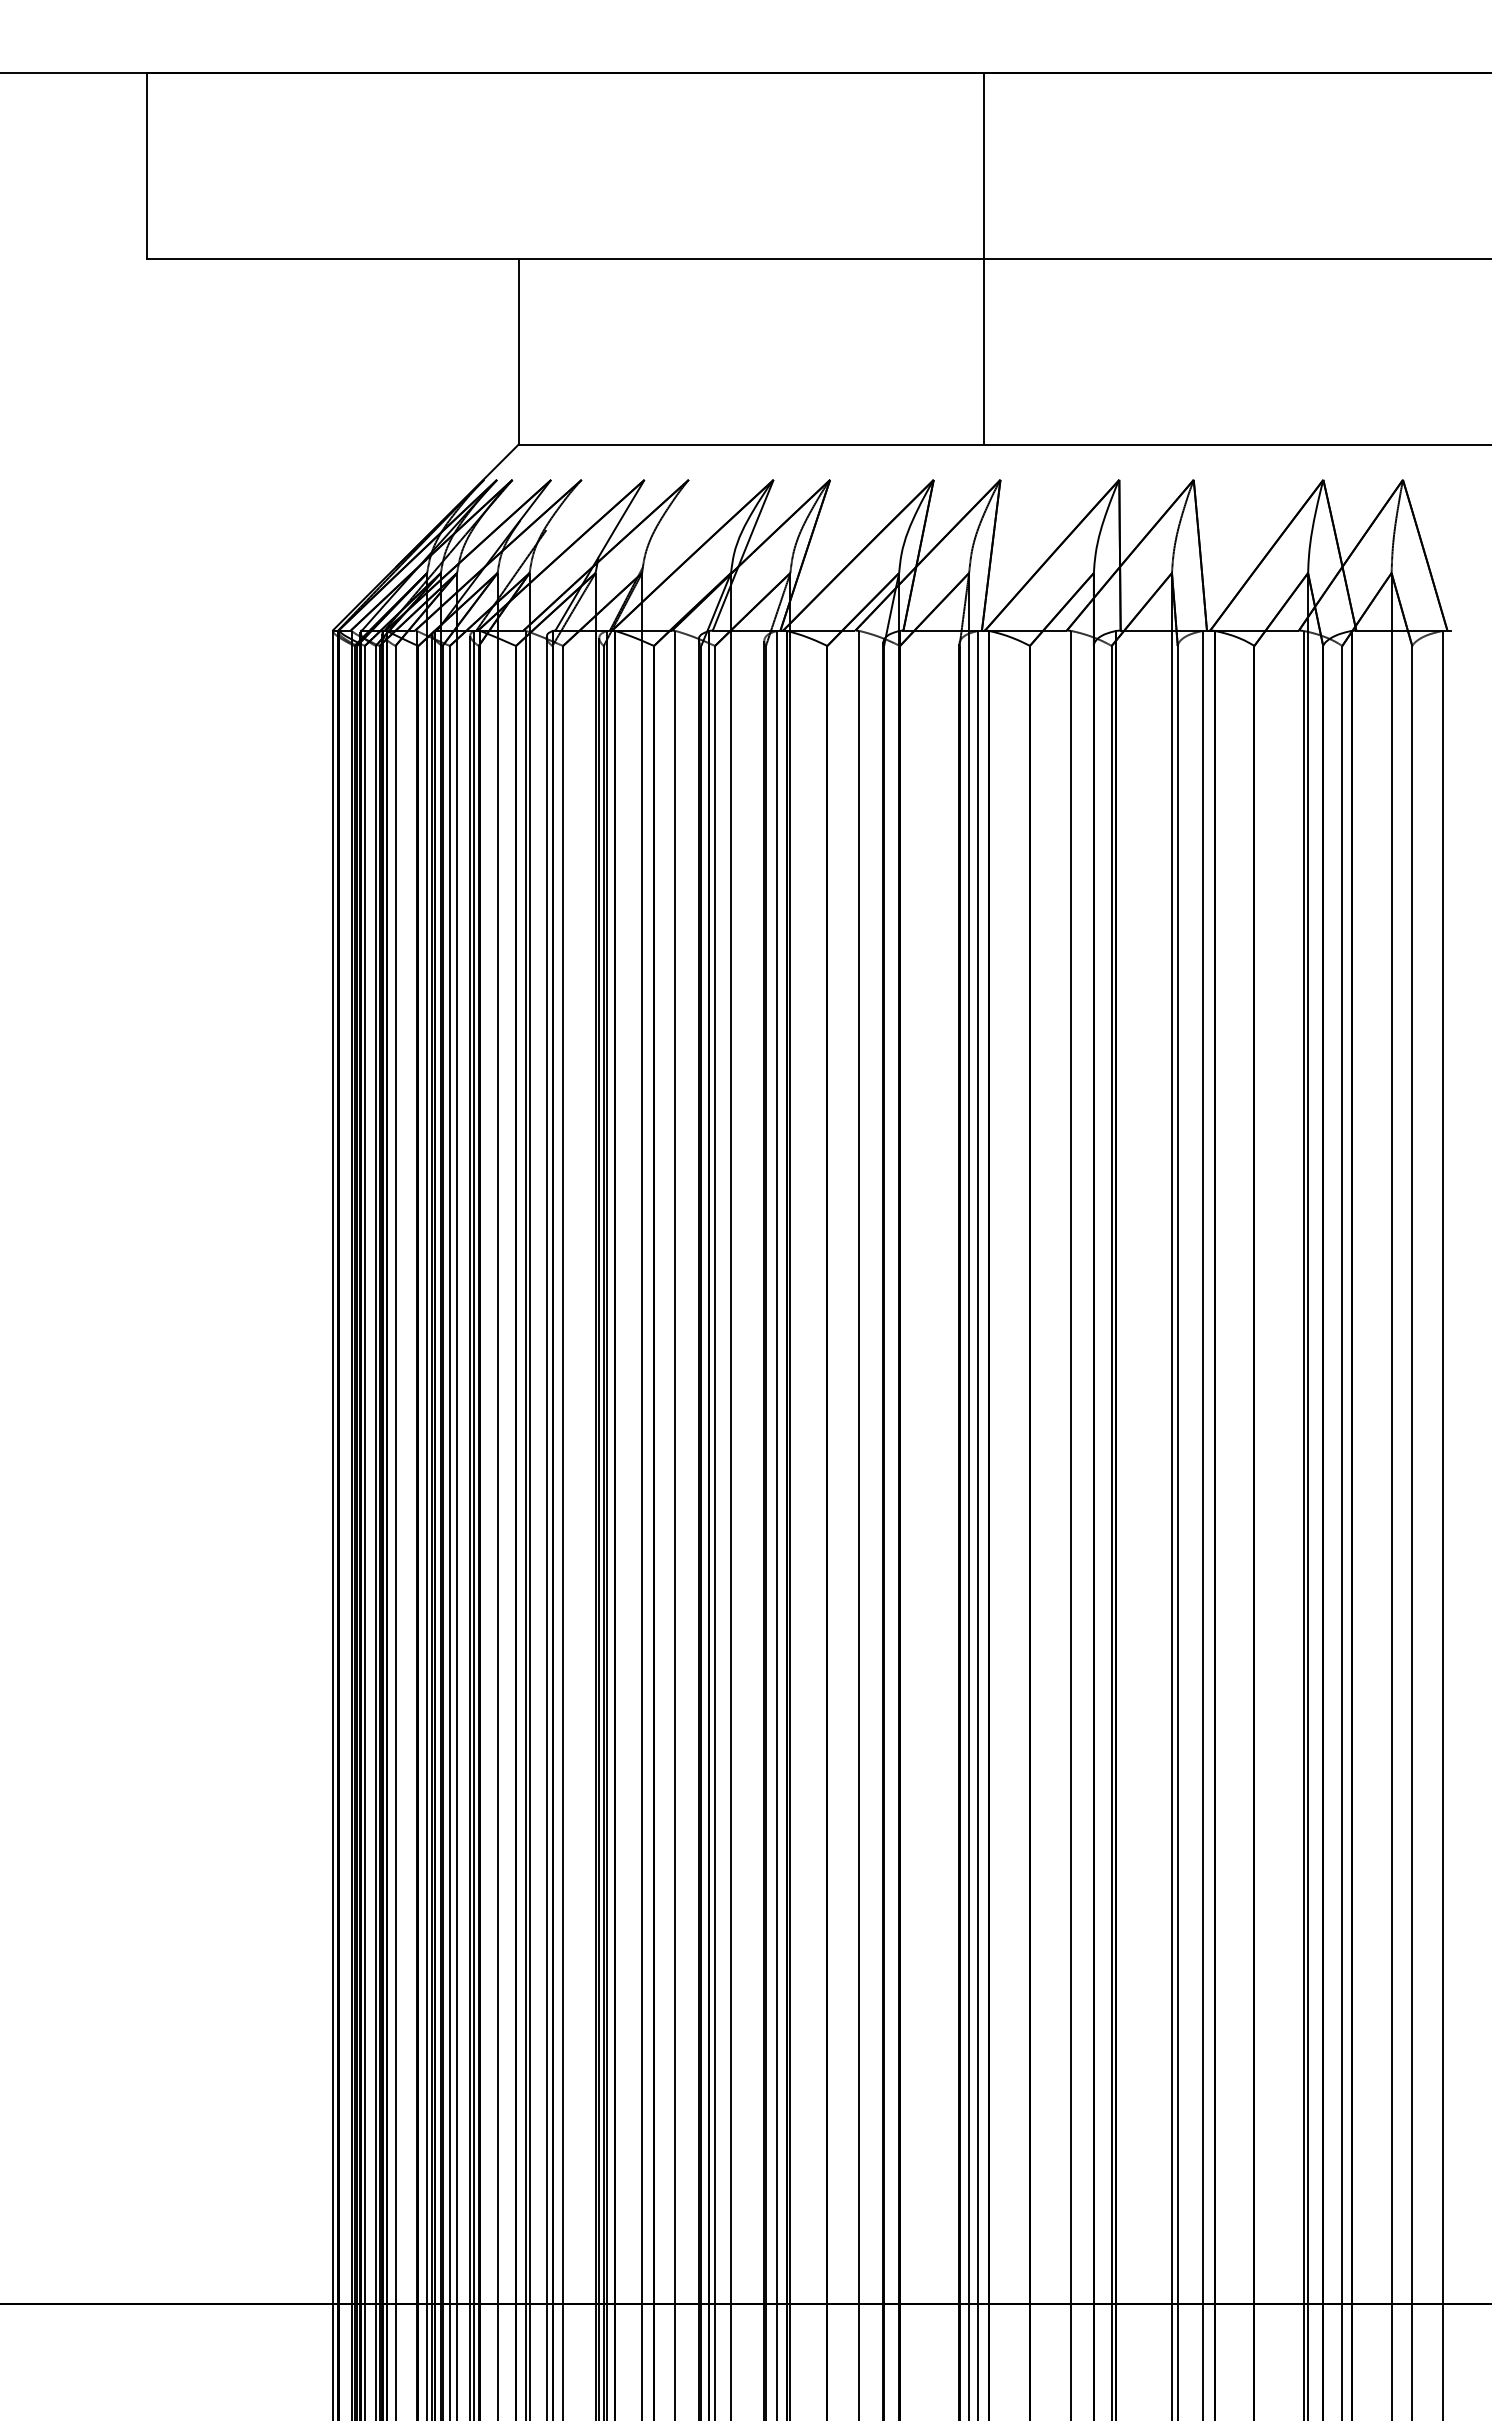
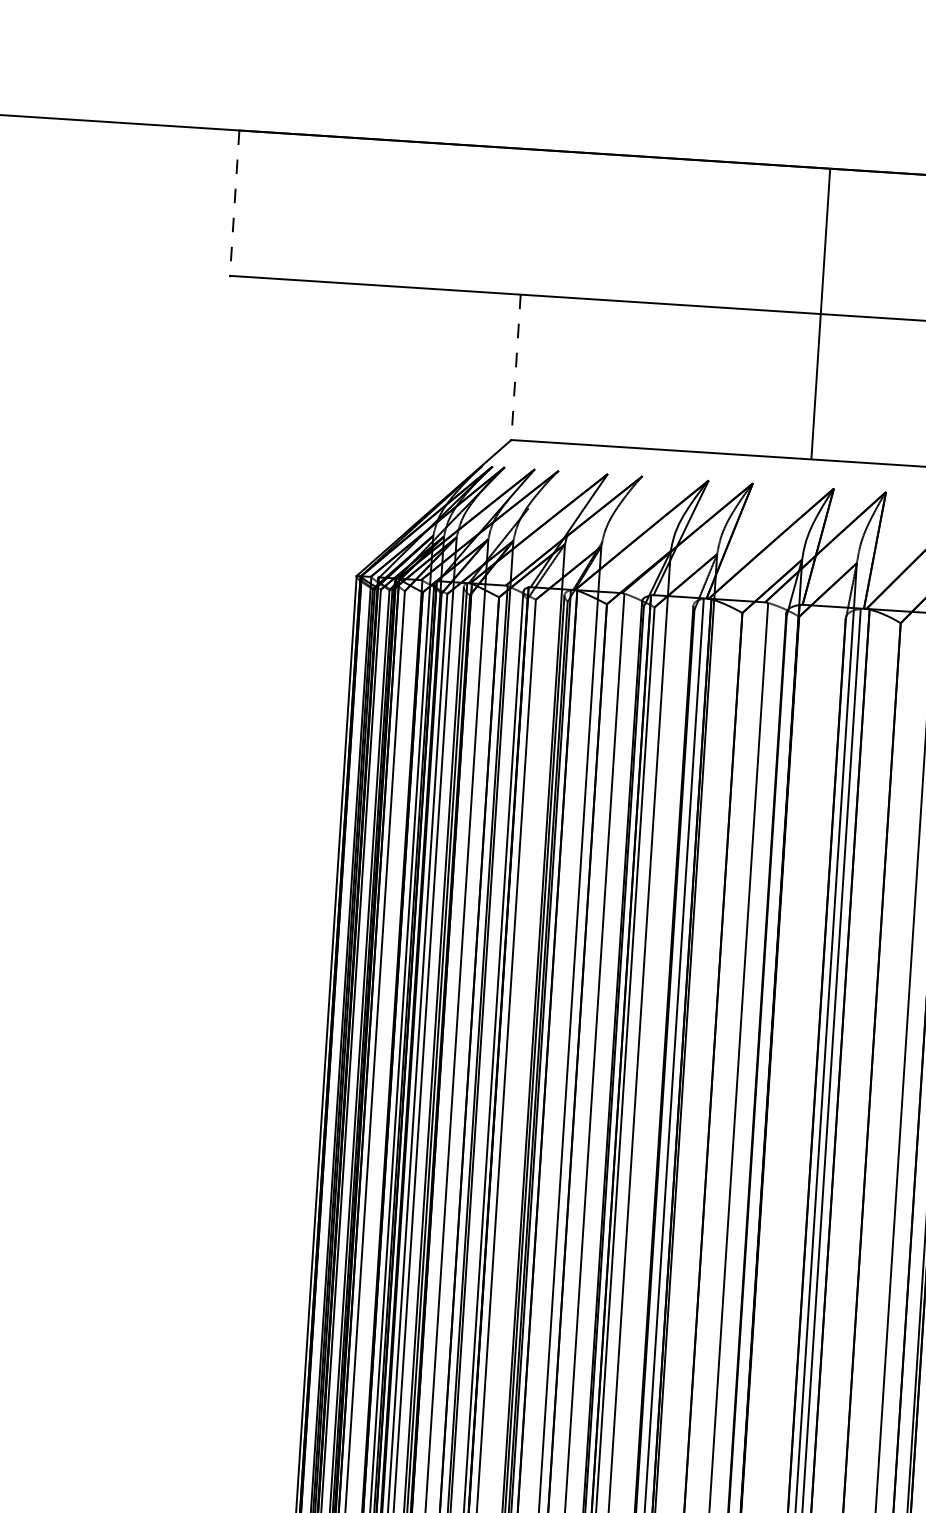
line: (146, 165) -> (234, 203), solid -> dashed
line: (983, 258) -> (820, 313), moved
line: (518, 351) -> (515, 367), solid -> dashed

